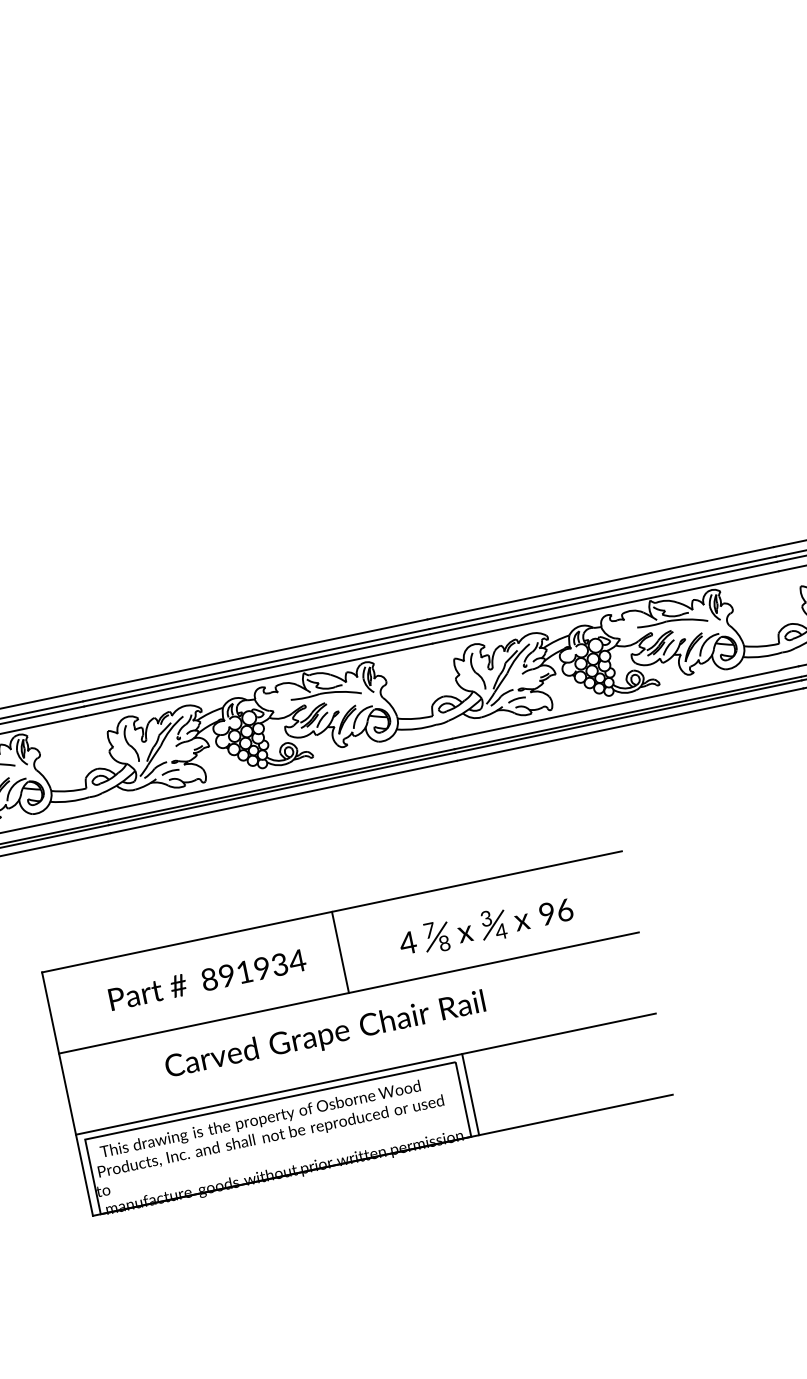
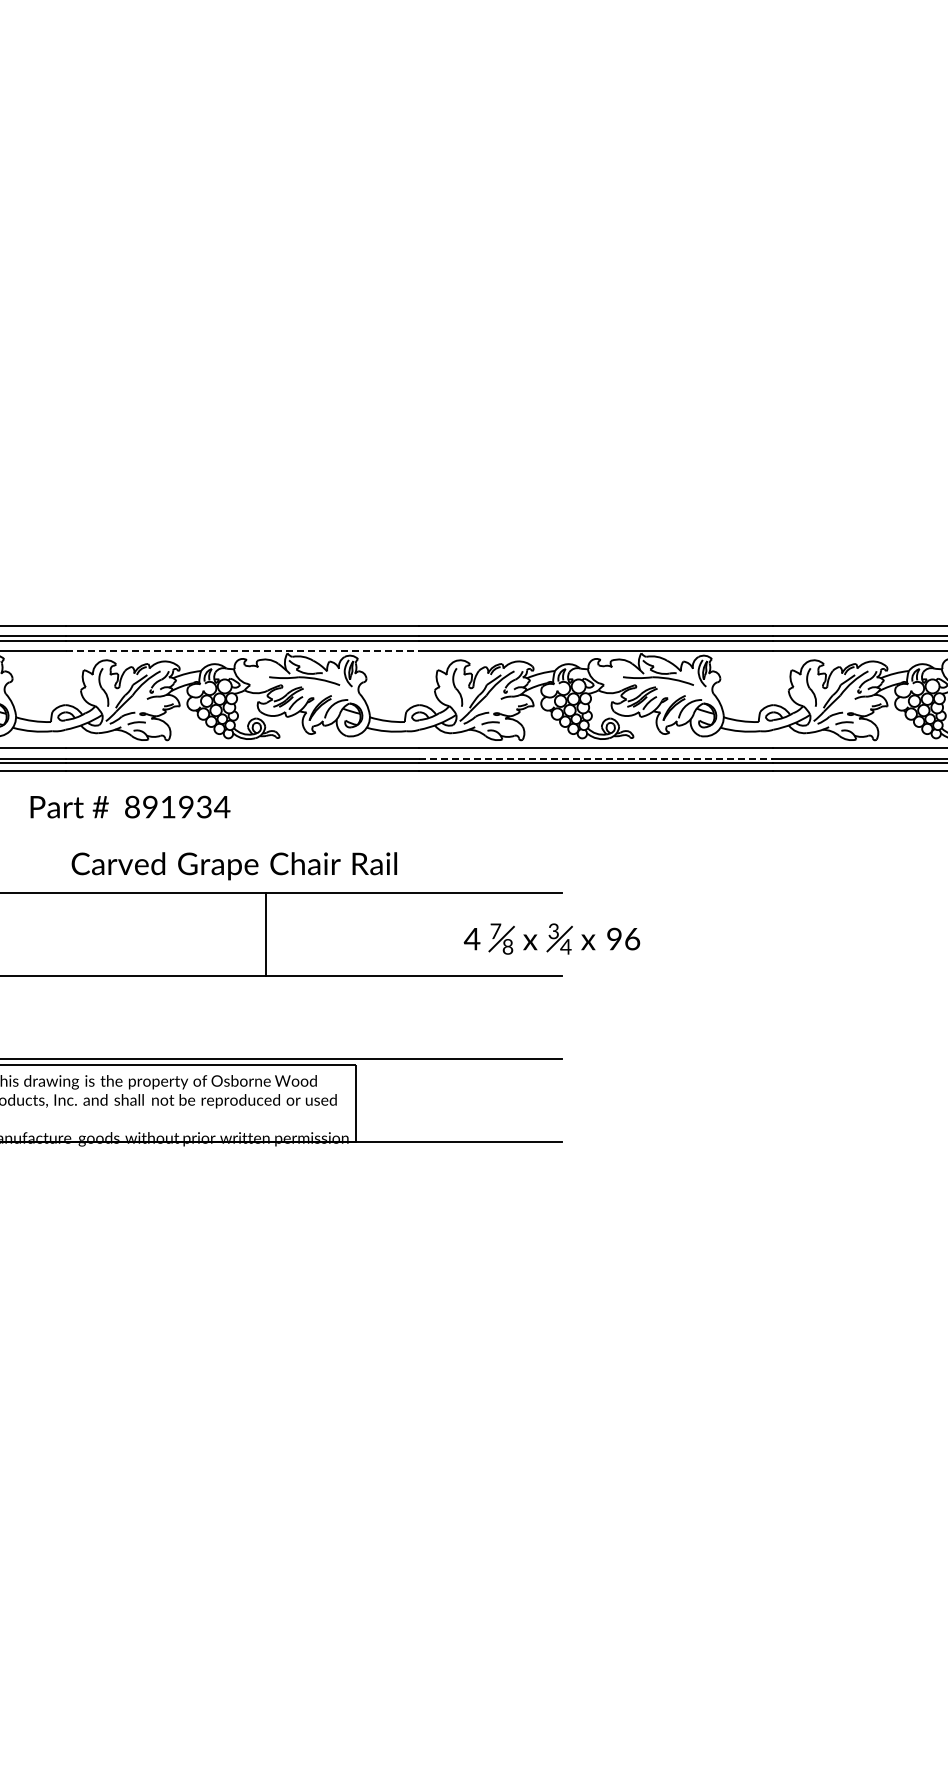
line: (259, 680) -> (242, 651), solid -> dashed
line: (627, 712) -> (596, 758), solid -> dashed
part: (485, 926) -> (551, 938), moved
text: (207, 979) -> (130, 806), moved
text: (324, 1036) -> (233, 866), moved
line: (470, 1093) -> (364, 1099), removed

